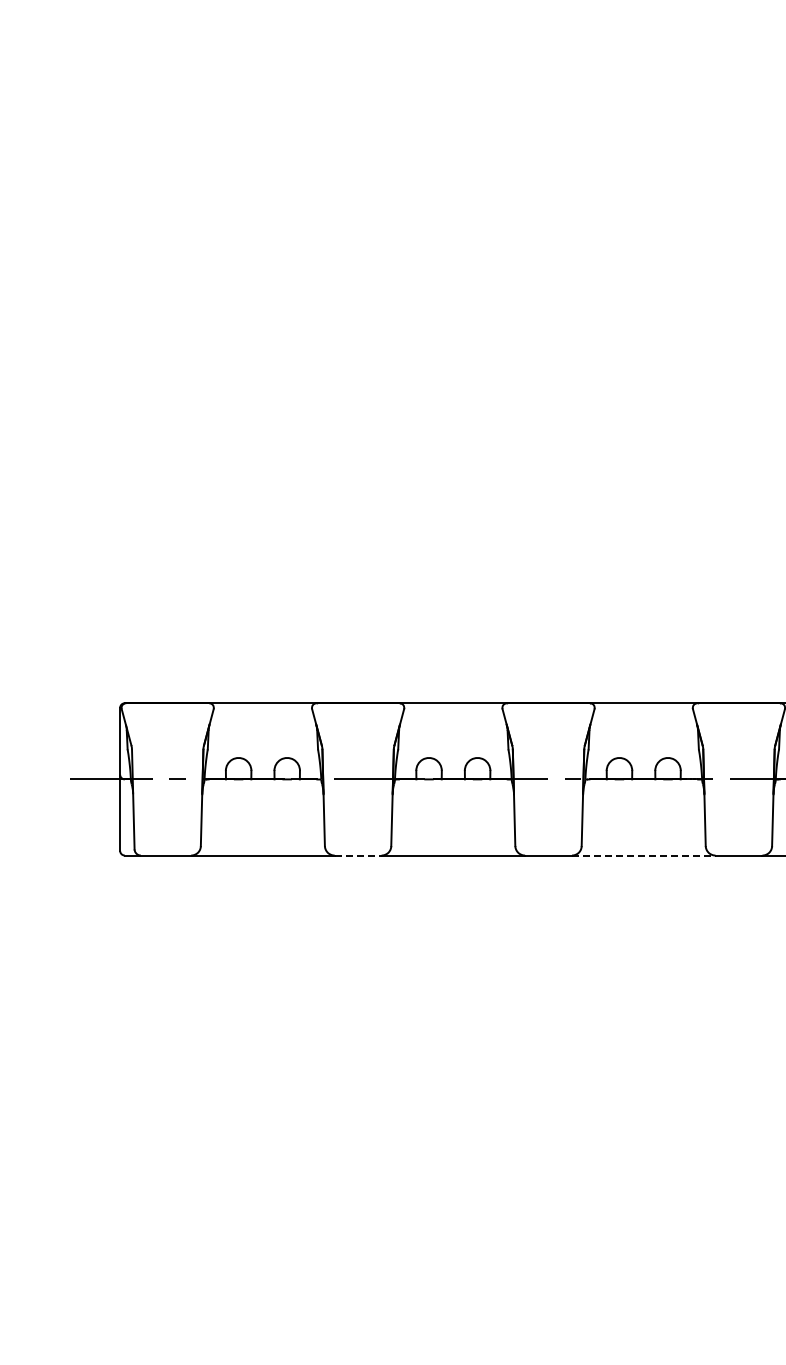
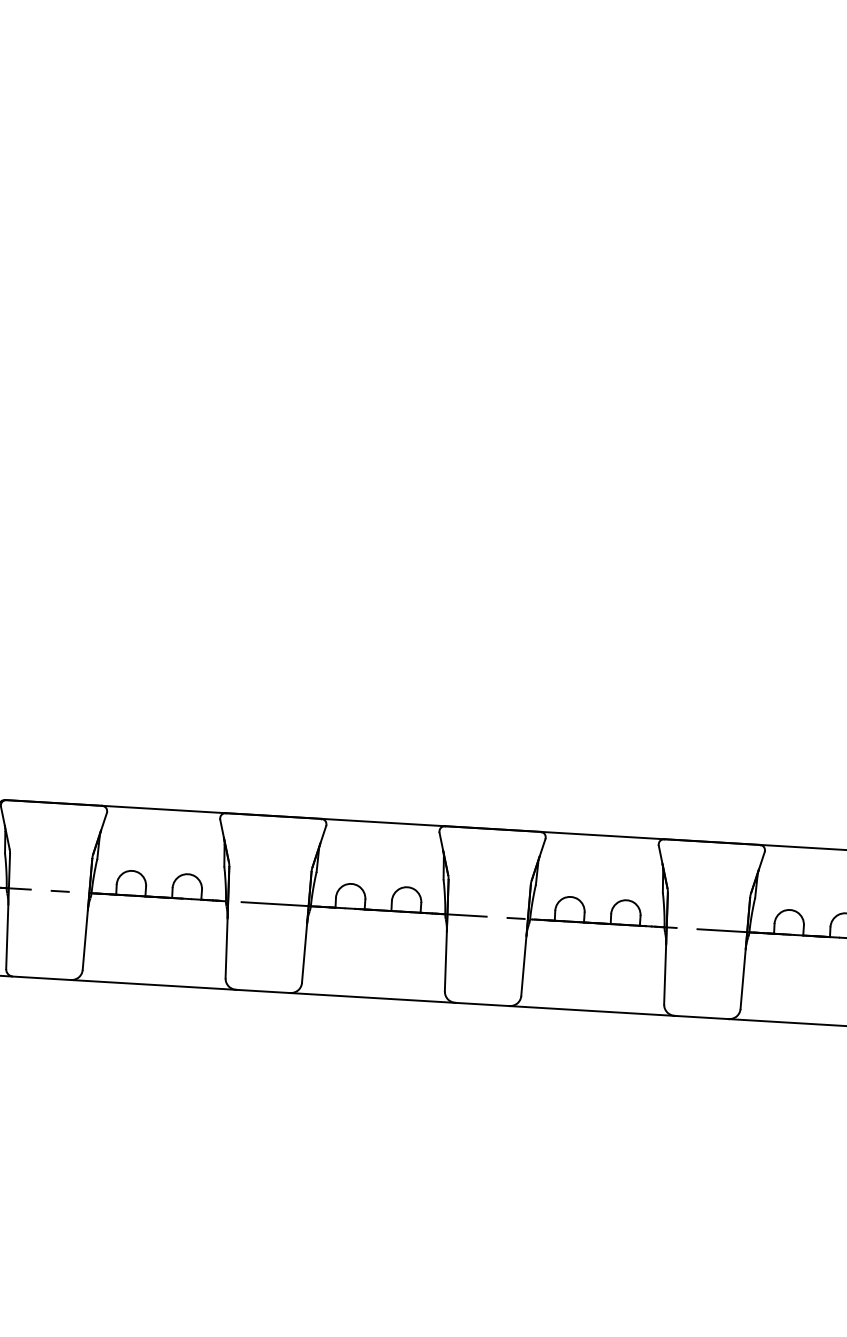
line: (358, 855) -> (263, 991), dashed -> solid
line: (643, 855) -> (591, 1010), dashed -> solid

